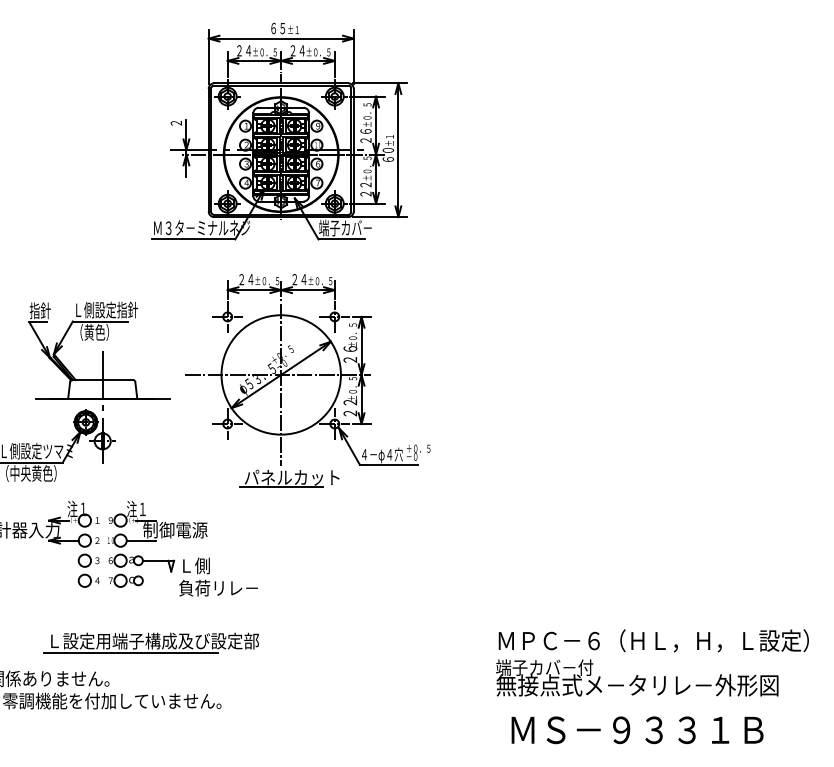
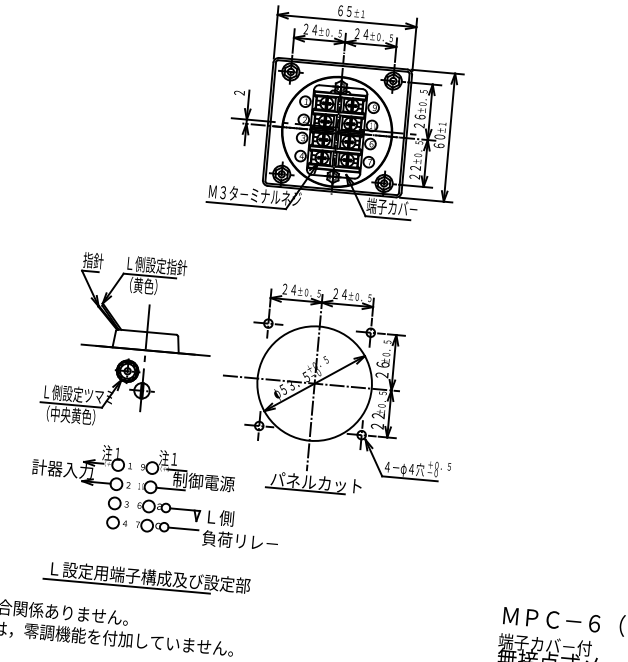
part: (307, 380) -> (339, 391), moved
line: (158, 580) -> (183, 528), added
part: (150, 642) -> (146, 578), moved

